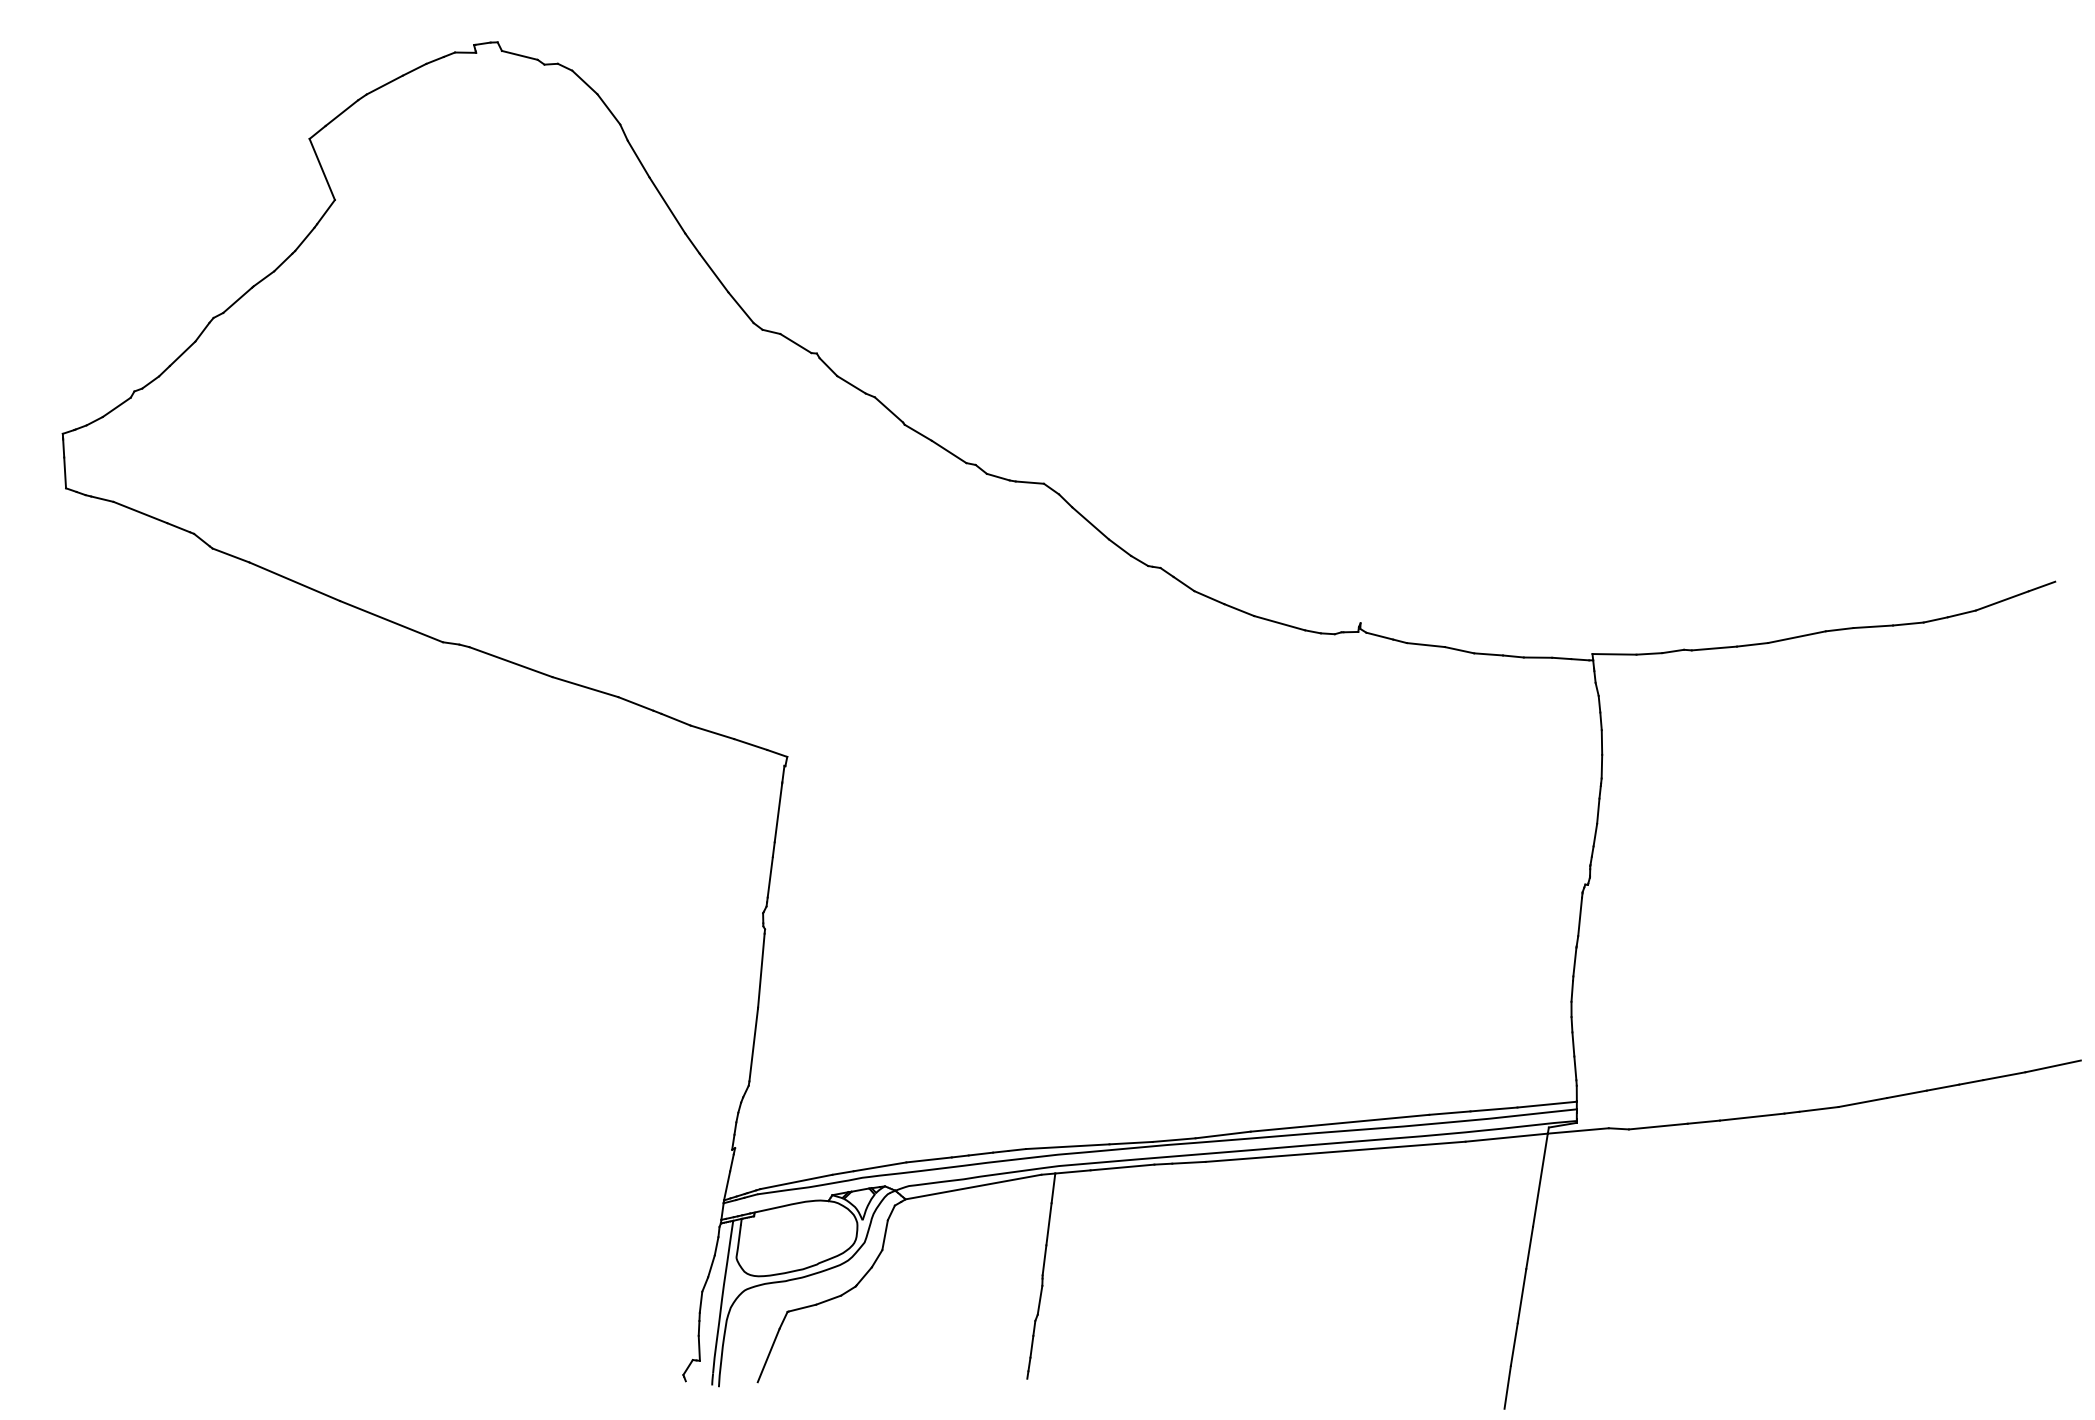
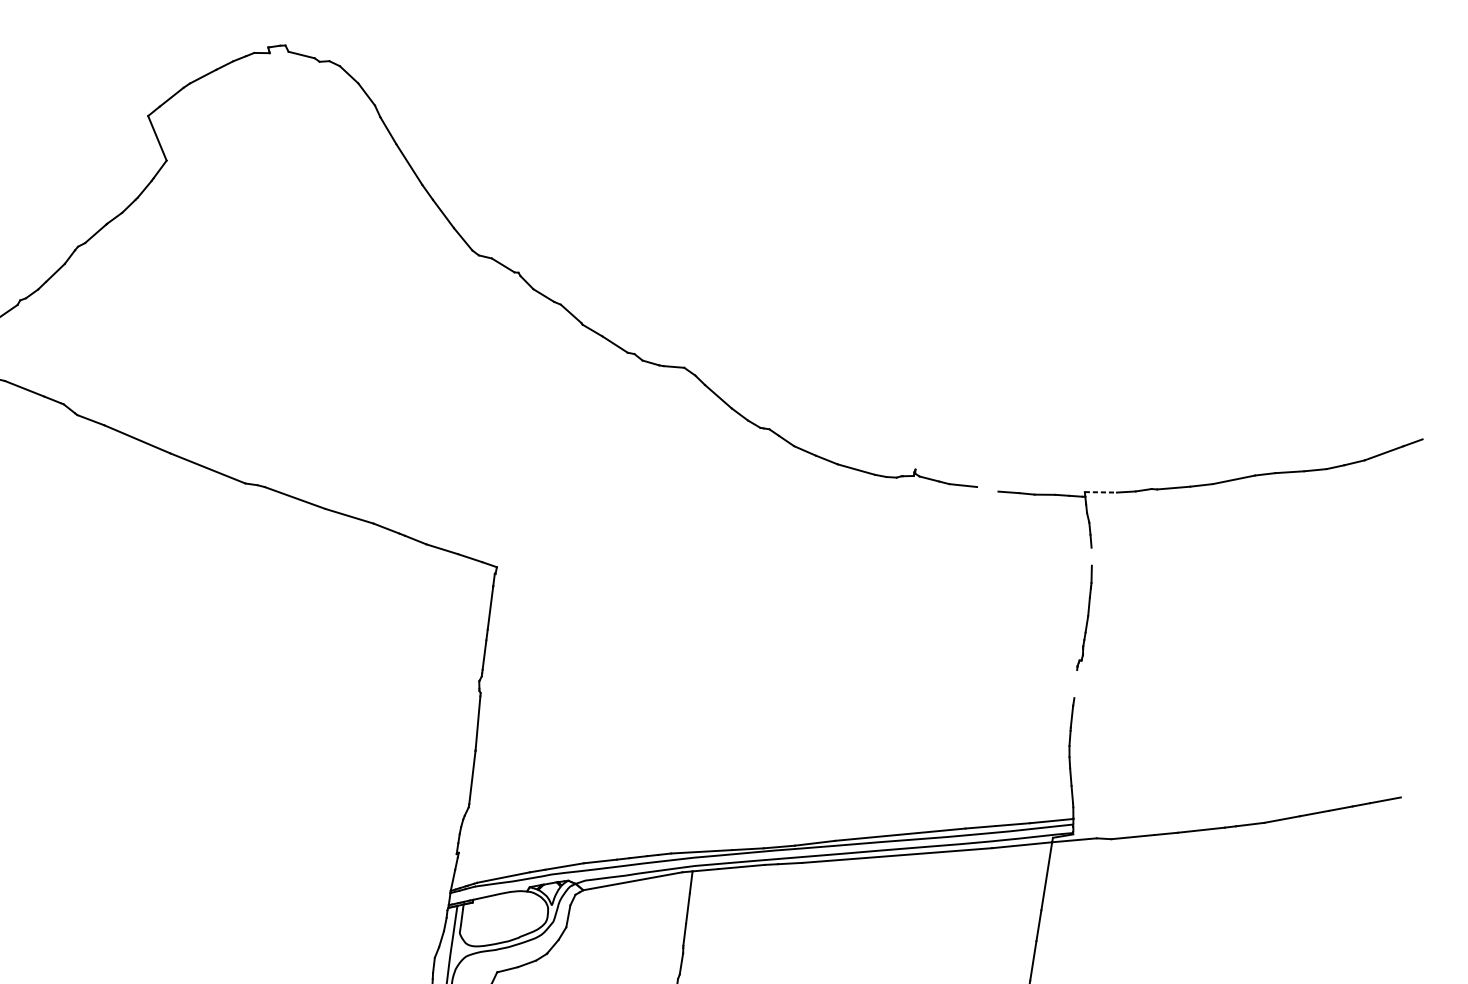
line: (1459, 650) -> (987, 489), removed
line: (1615, 654) -> (1101, 492), solid -> dashed
line: (1601, 742) -> (1091, 556), removed
line: (1580, 916) -> (1076, 683), removed
line: (2052, 1066) -> (1420, 793), removed

